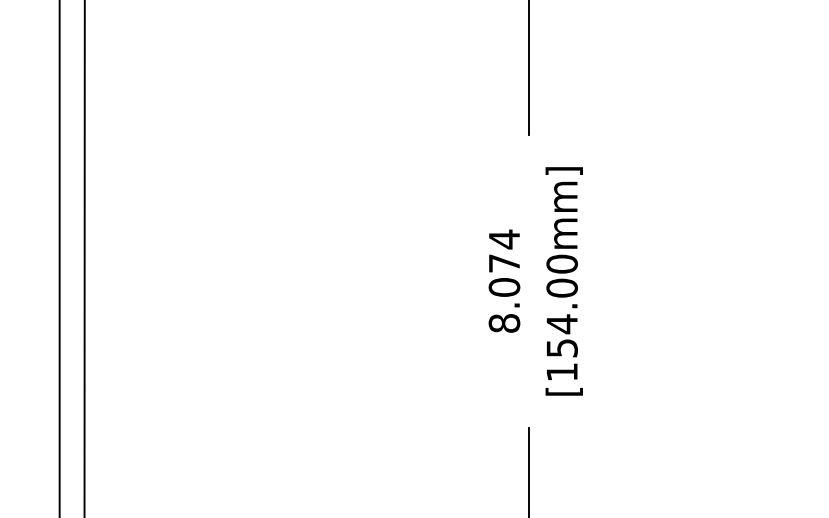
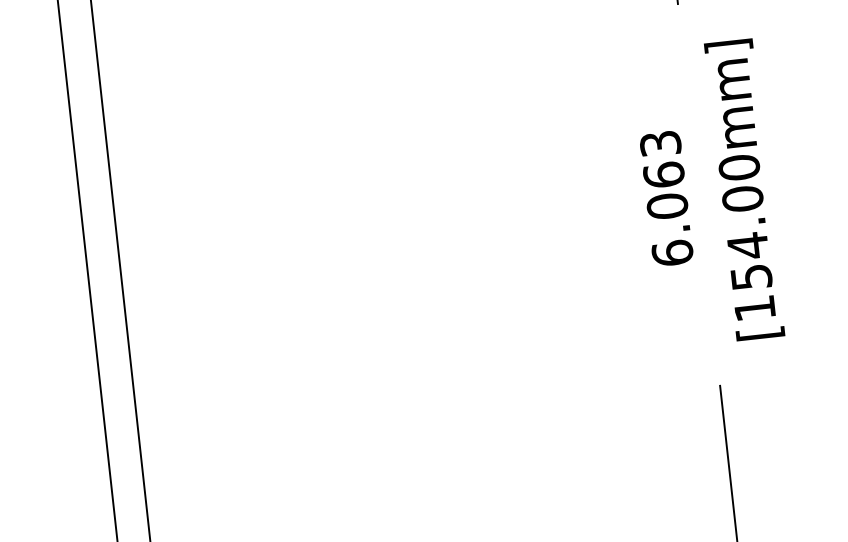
text: (504, 280) -> (666, 197), 8.074 -> 6.063

